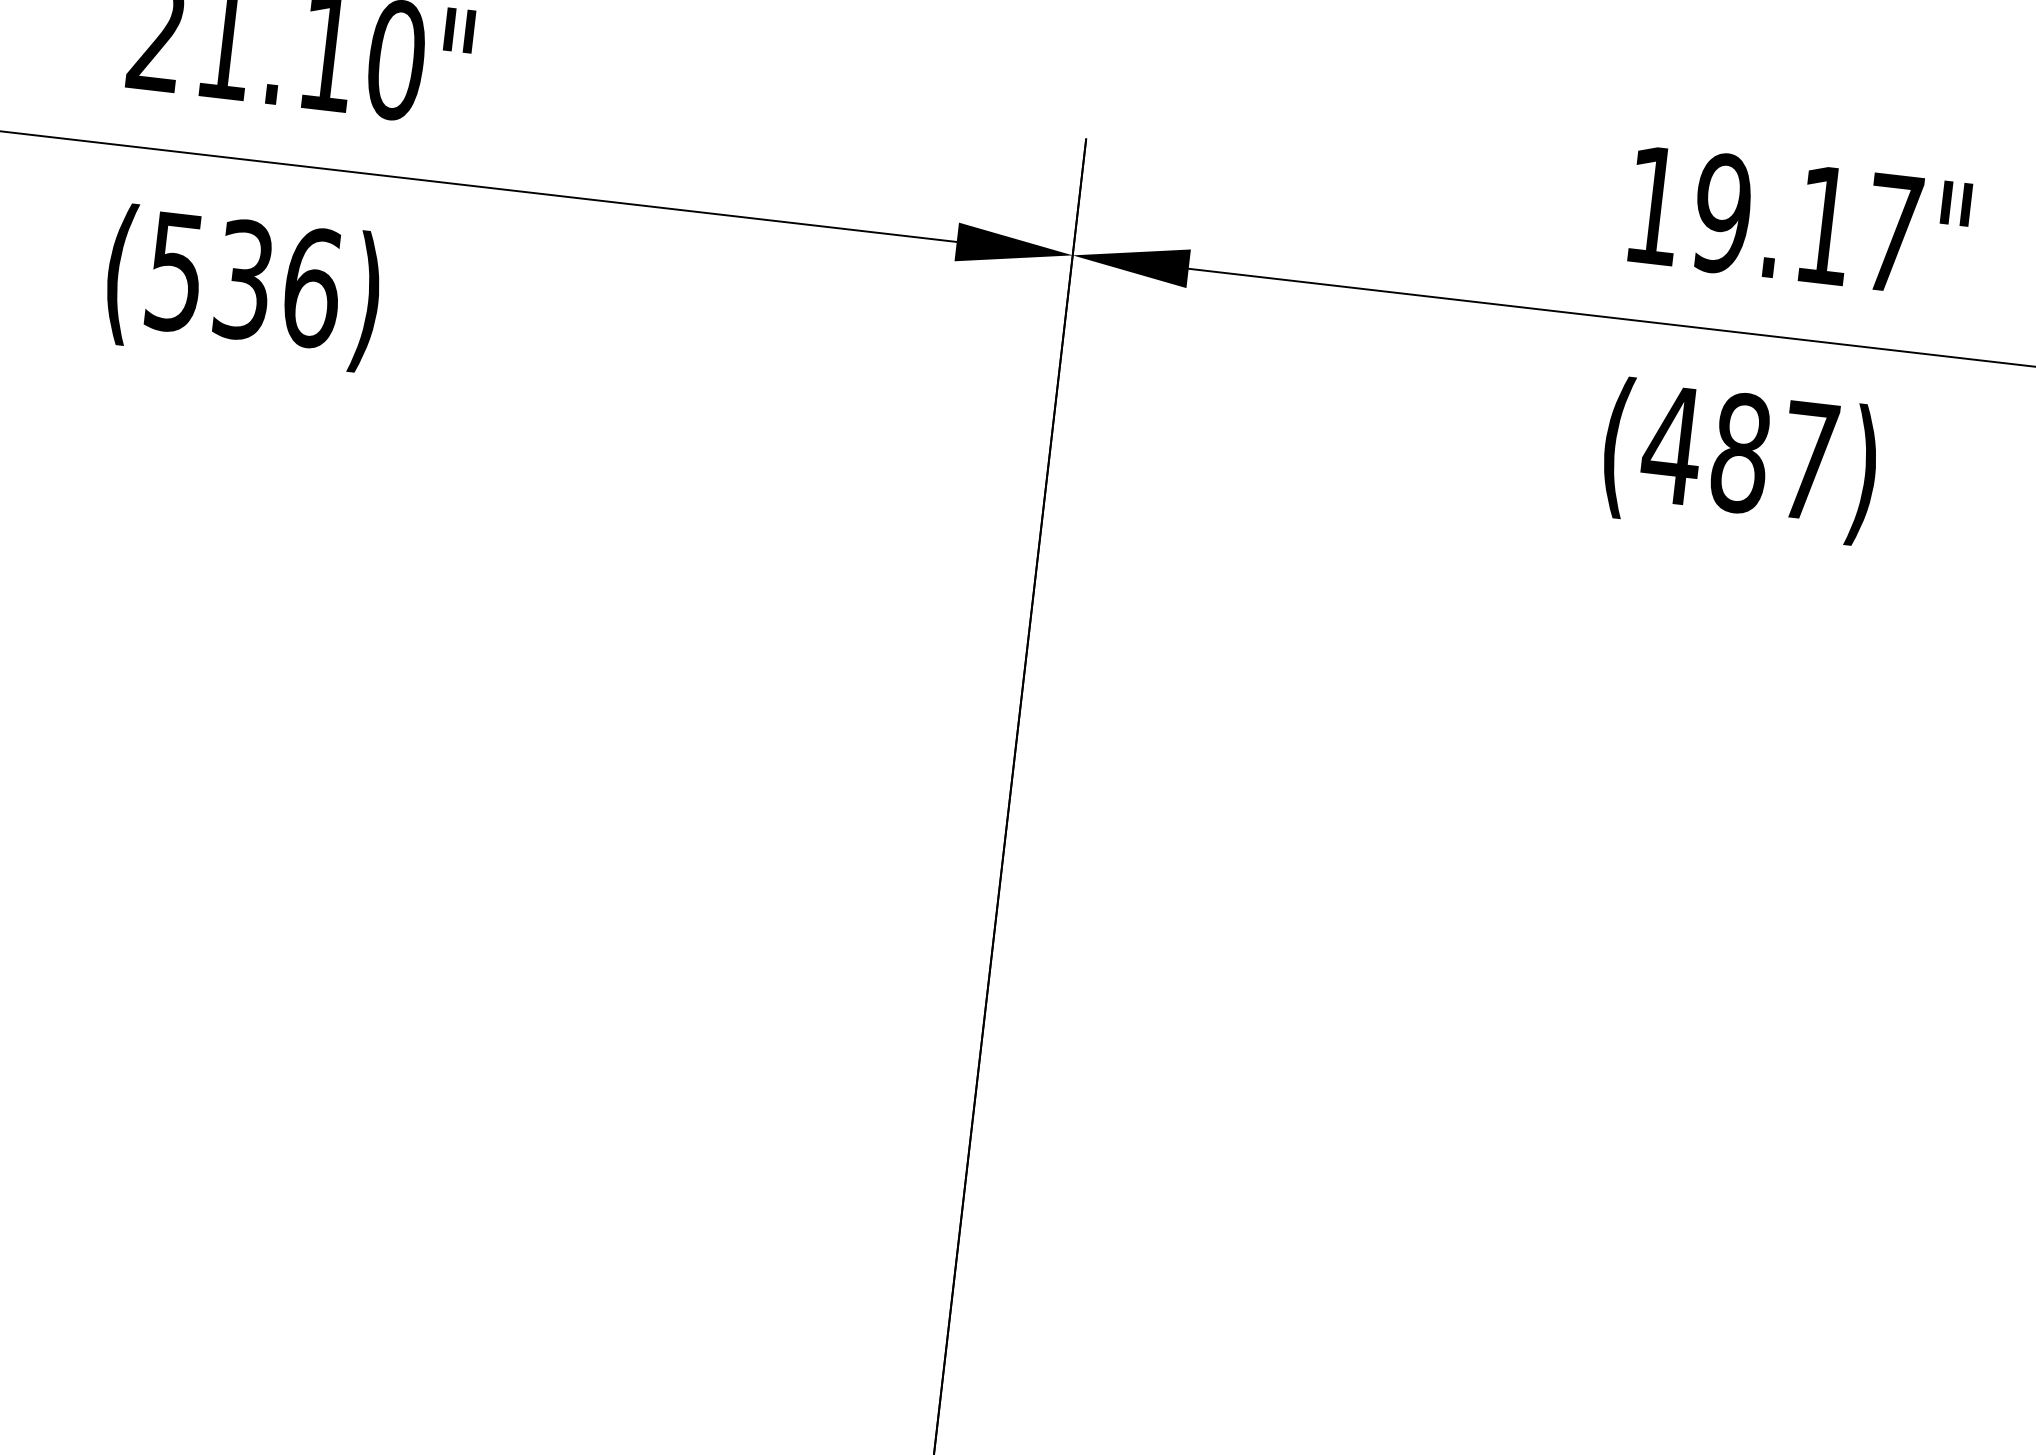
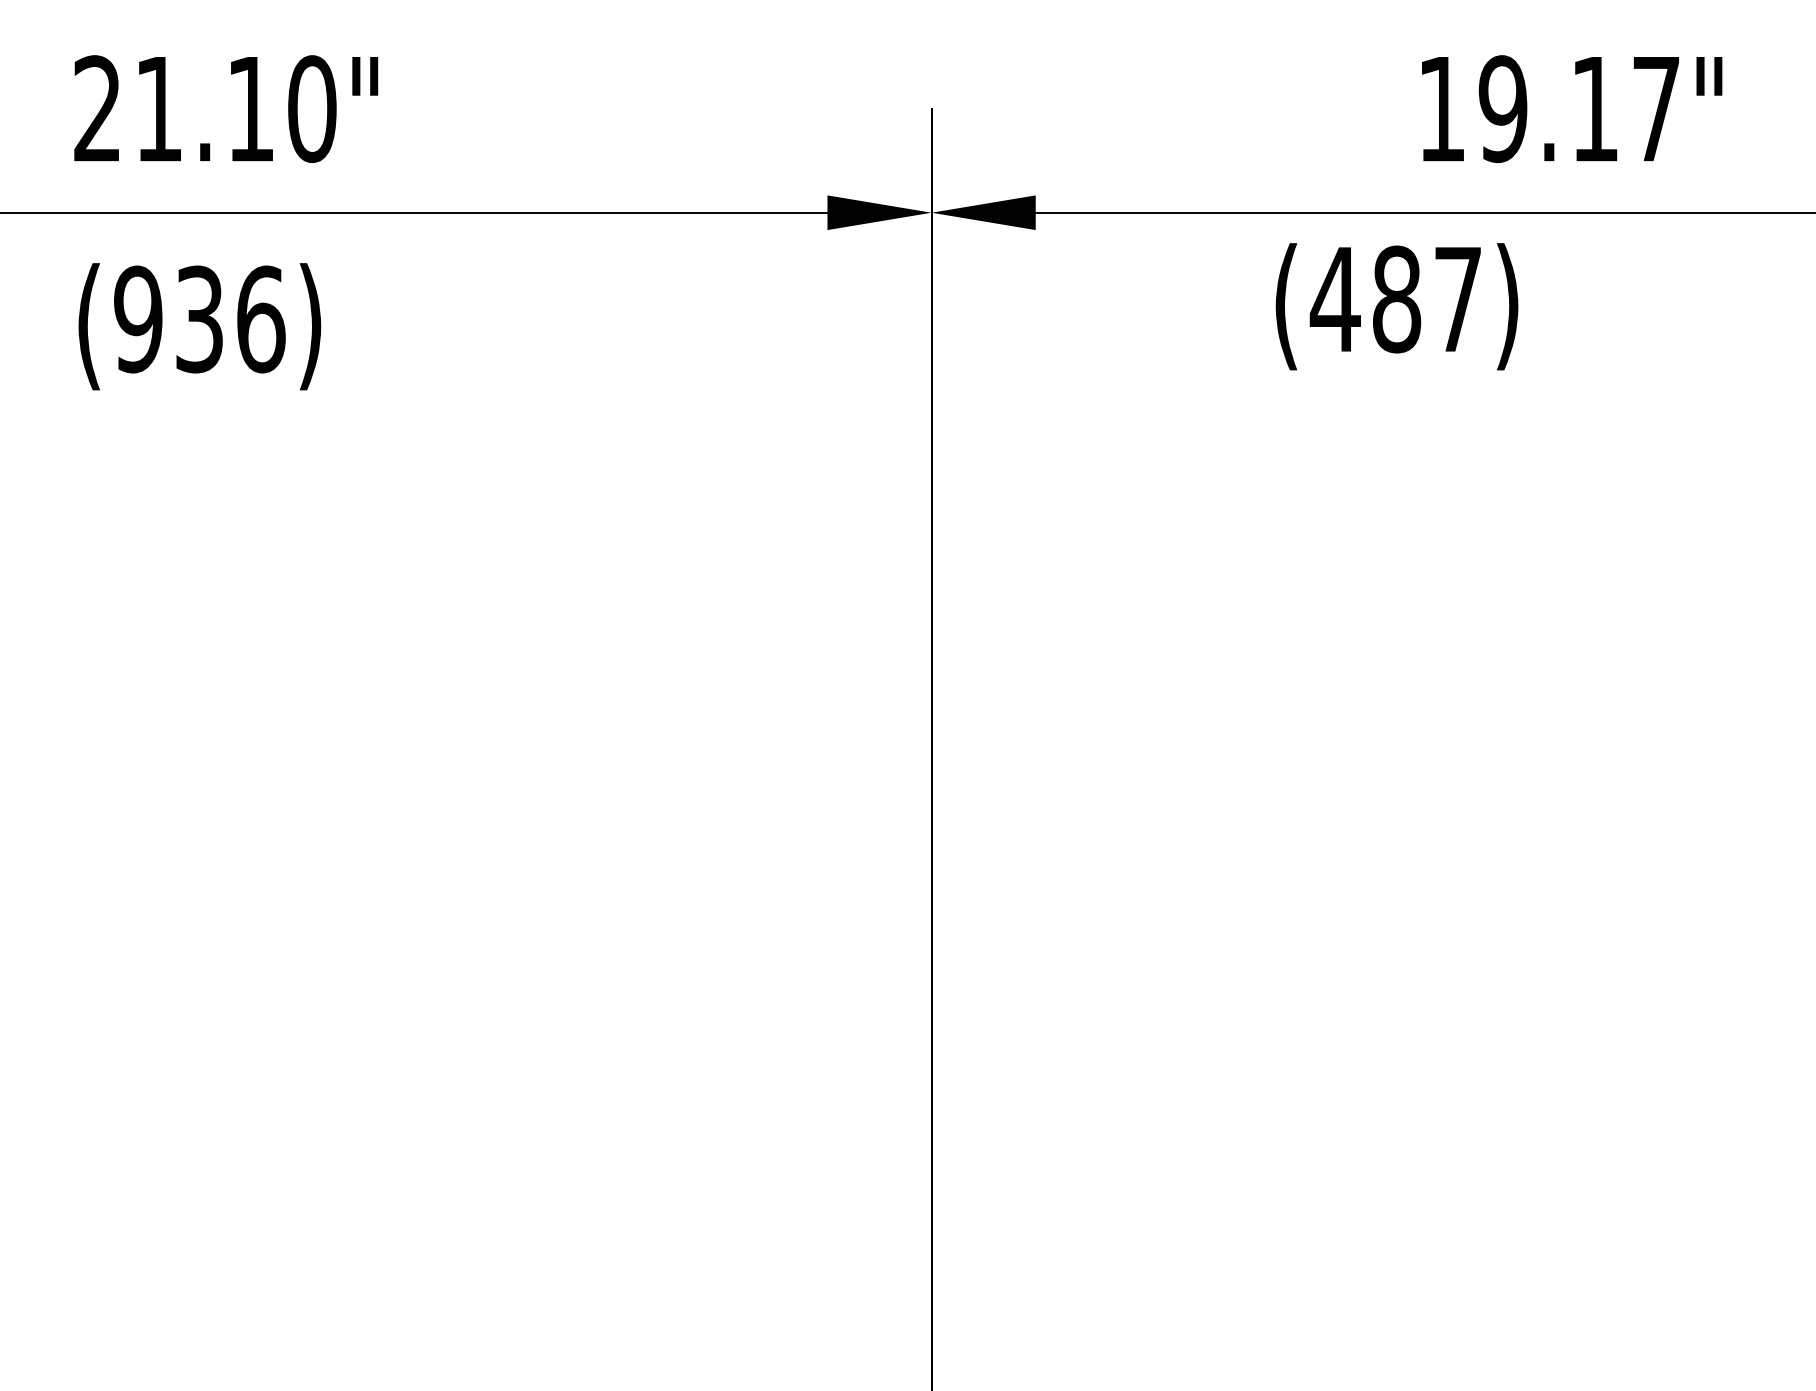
text: (175, 272) -> (138, 319), (536) -> (936)
text: (1739, 460) -> (1396, 306), moved

